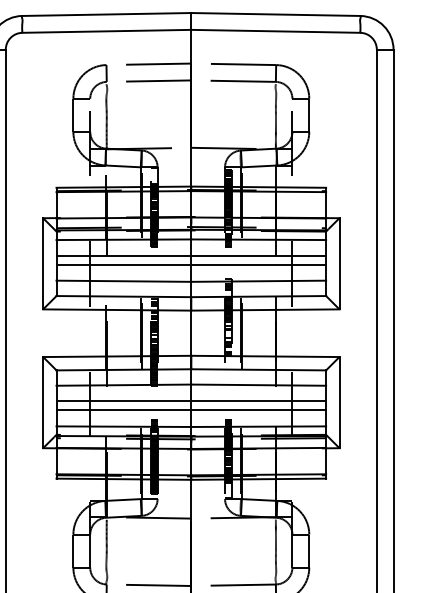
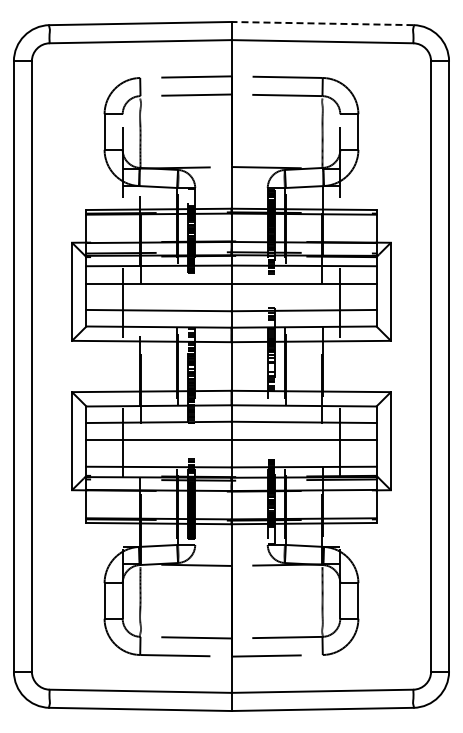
line: (275, 14) -> (322, 23), solid -> dashed
line: (191, 265) -> (231, 293), removed
line: (191, 410) -> (231, 449), removed

